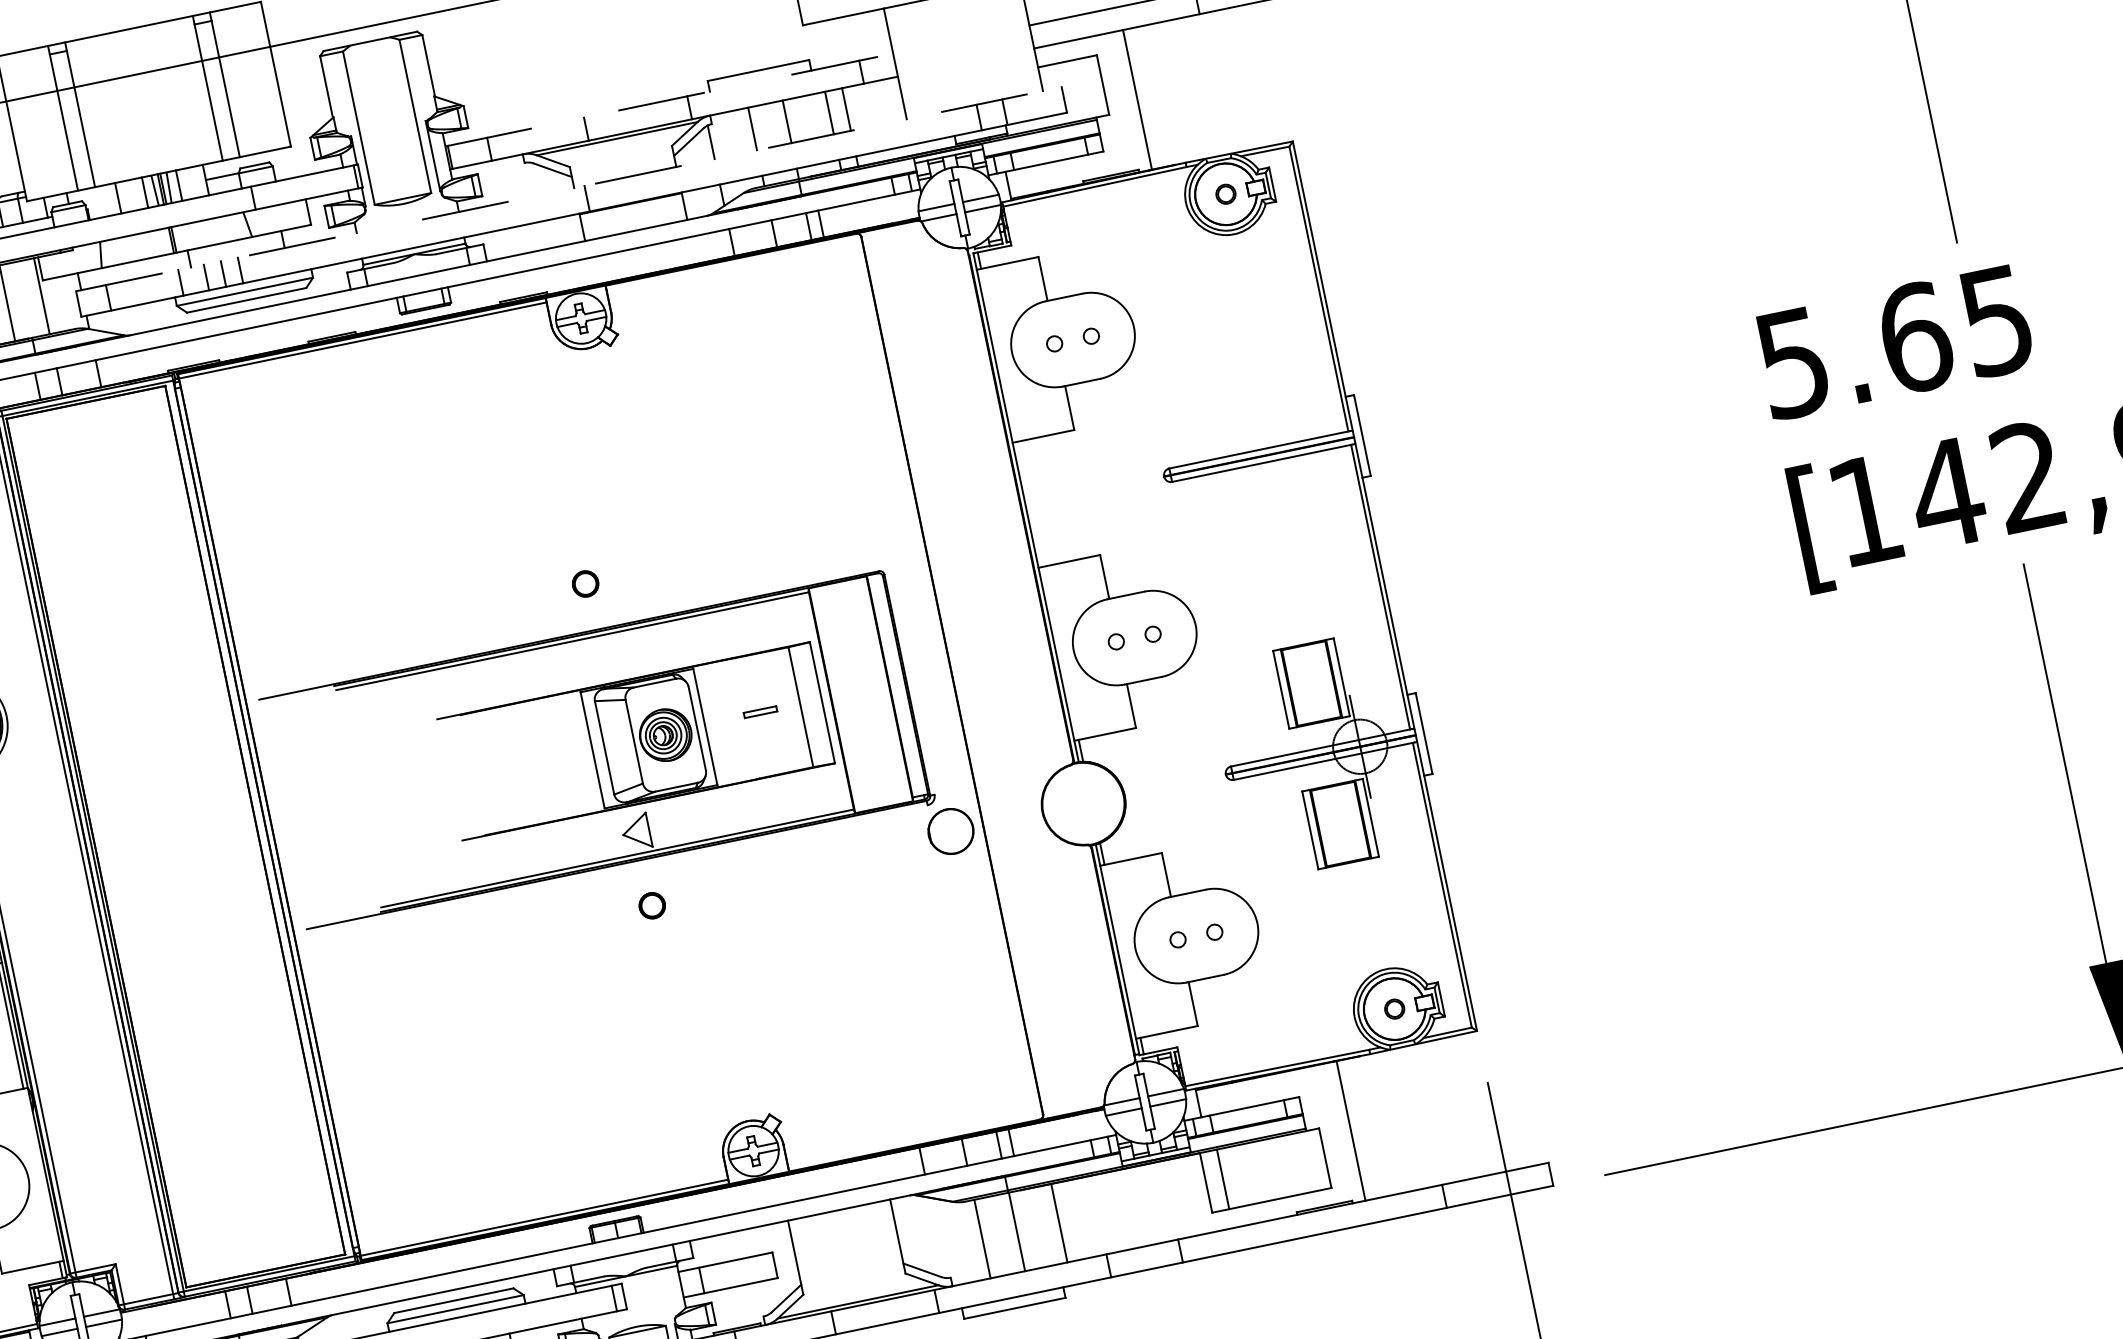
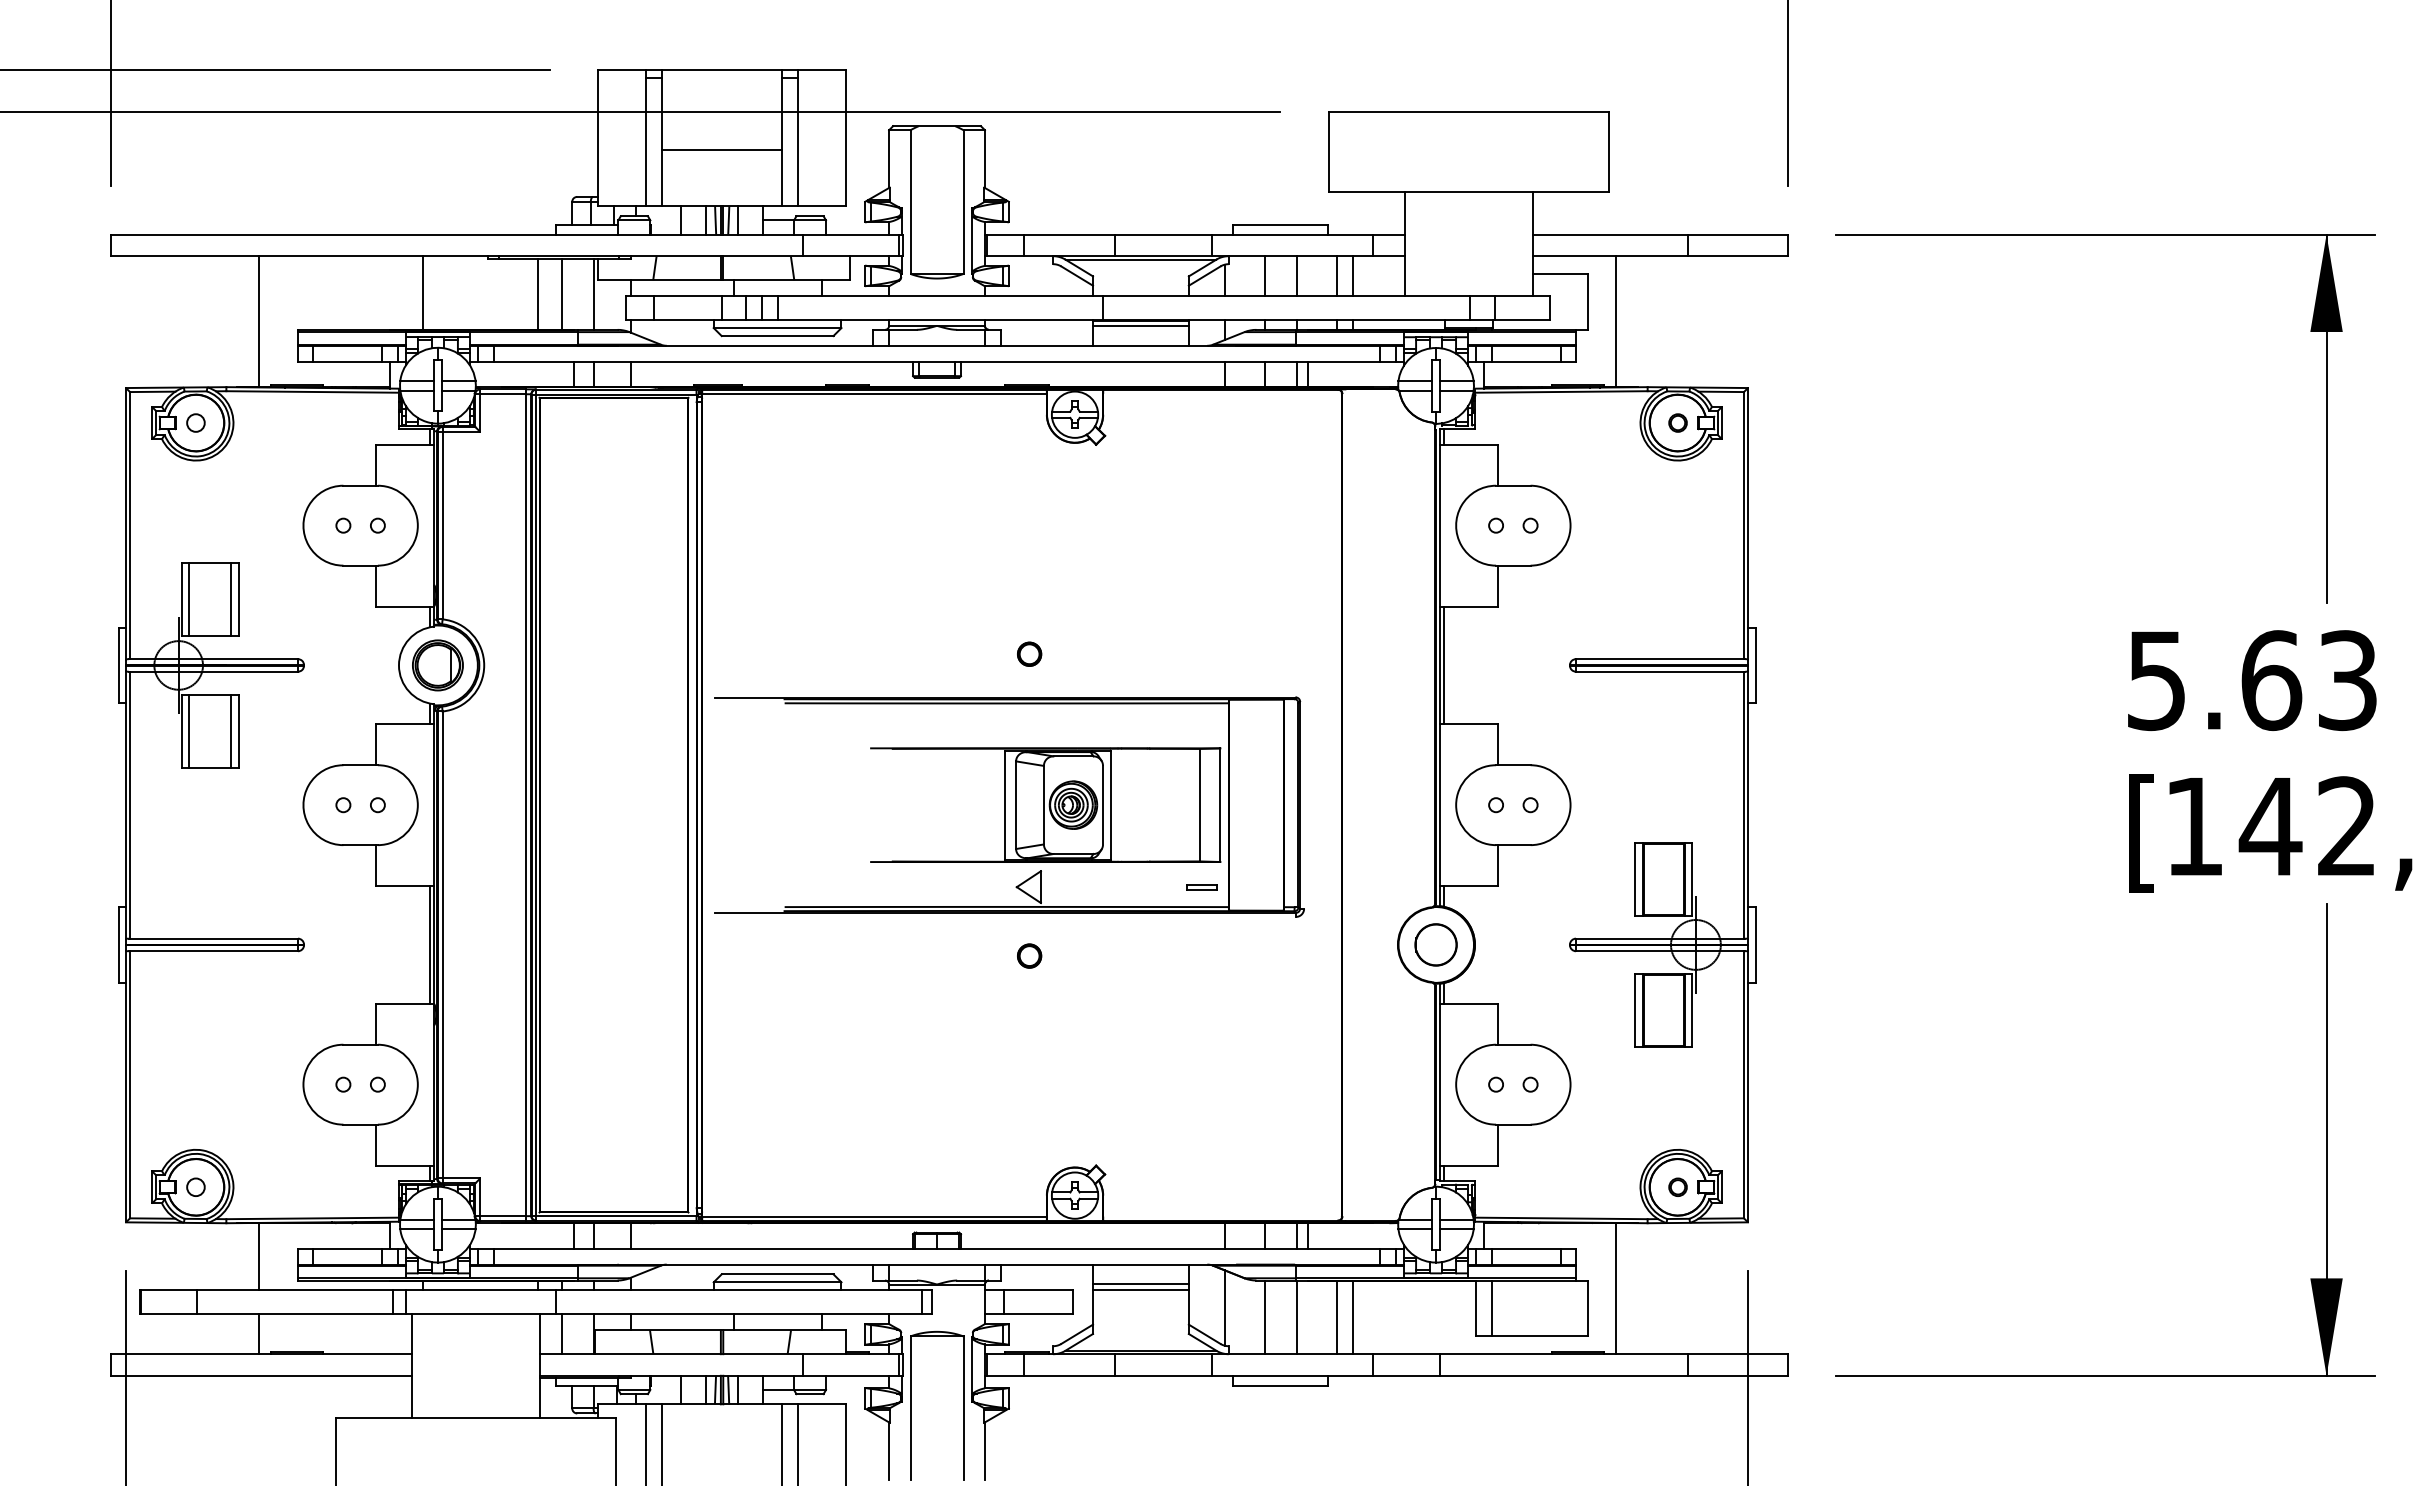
line: (669, 99) -> (1195, 234), dashed -> solid
line: (146, 114) -> (722, 150), added
line: (569, 189) -> (1088, 296), dashed -> solid
line: (631, 210) -> (1140, 326), added
text: (1996, 320) -> (2347, 680), 5.65 -> 5.63
line: (1029, 504) -> (1443, 665), added
part: (760, 712) -> (1201, 887), moved
circle: (950, 831) -> (1435, 944), moved
line: (1076, 1219) -> (1352, 1317), added
line: (842, 1230) -> (1140, 1283), added
line: (844, 1236) -> (1140, 1289), added
line: (937, 1237) -> (1224, 1307), added

